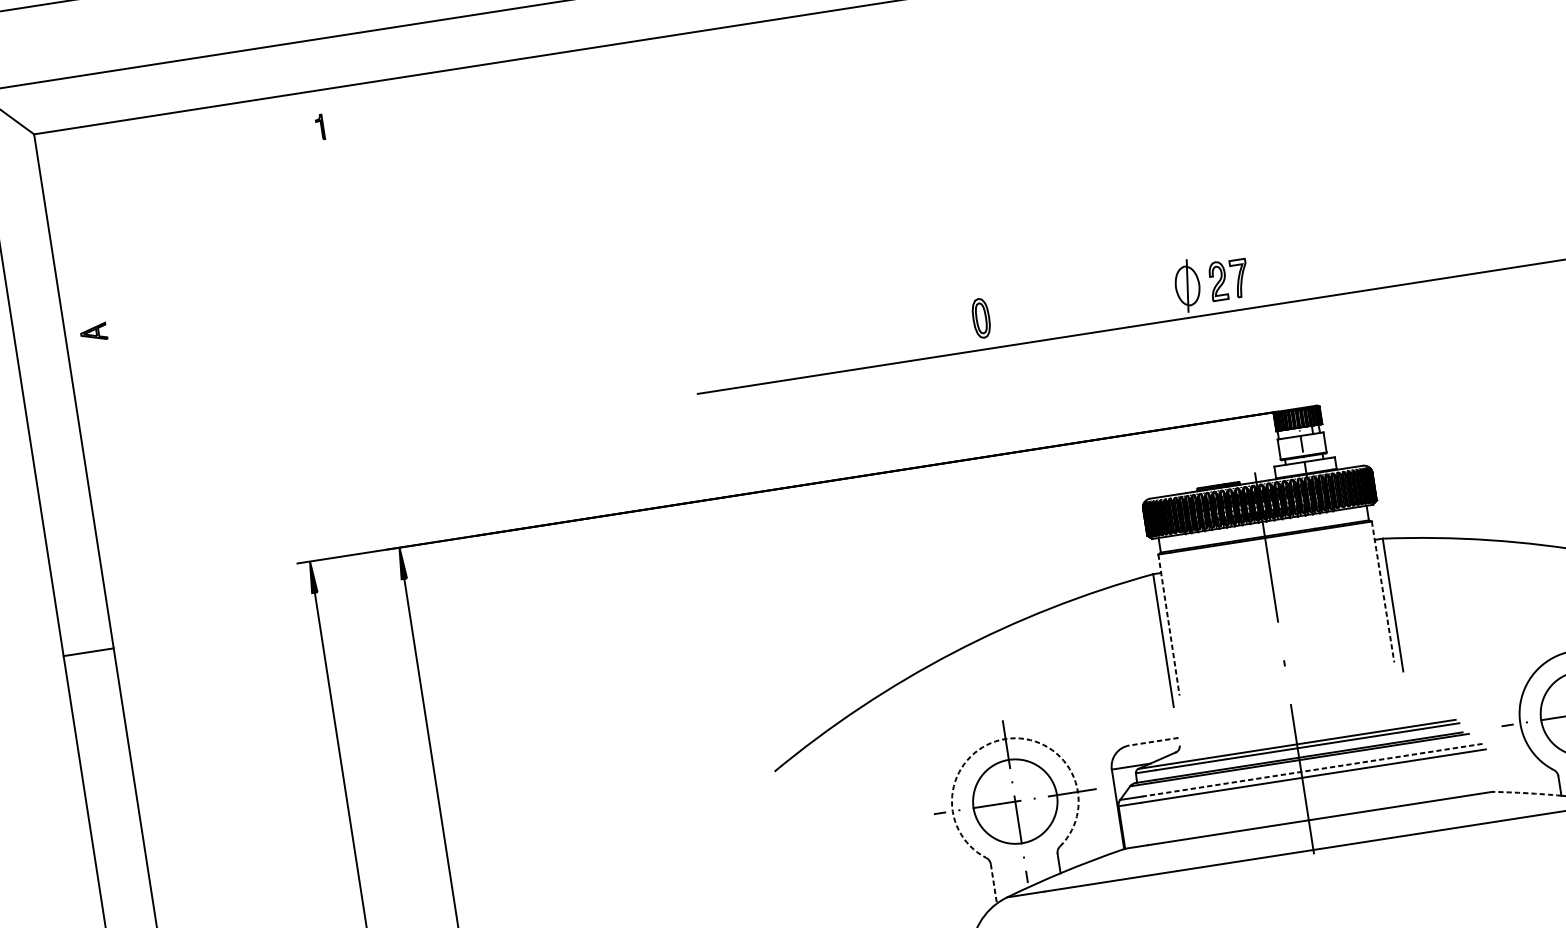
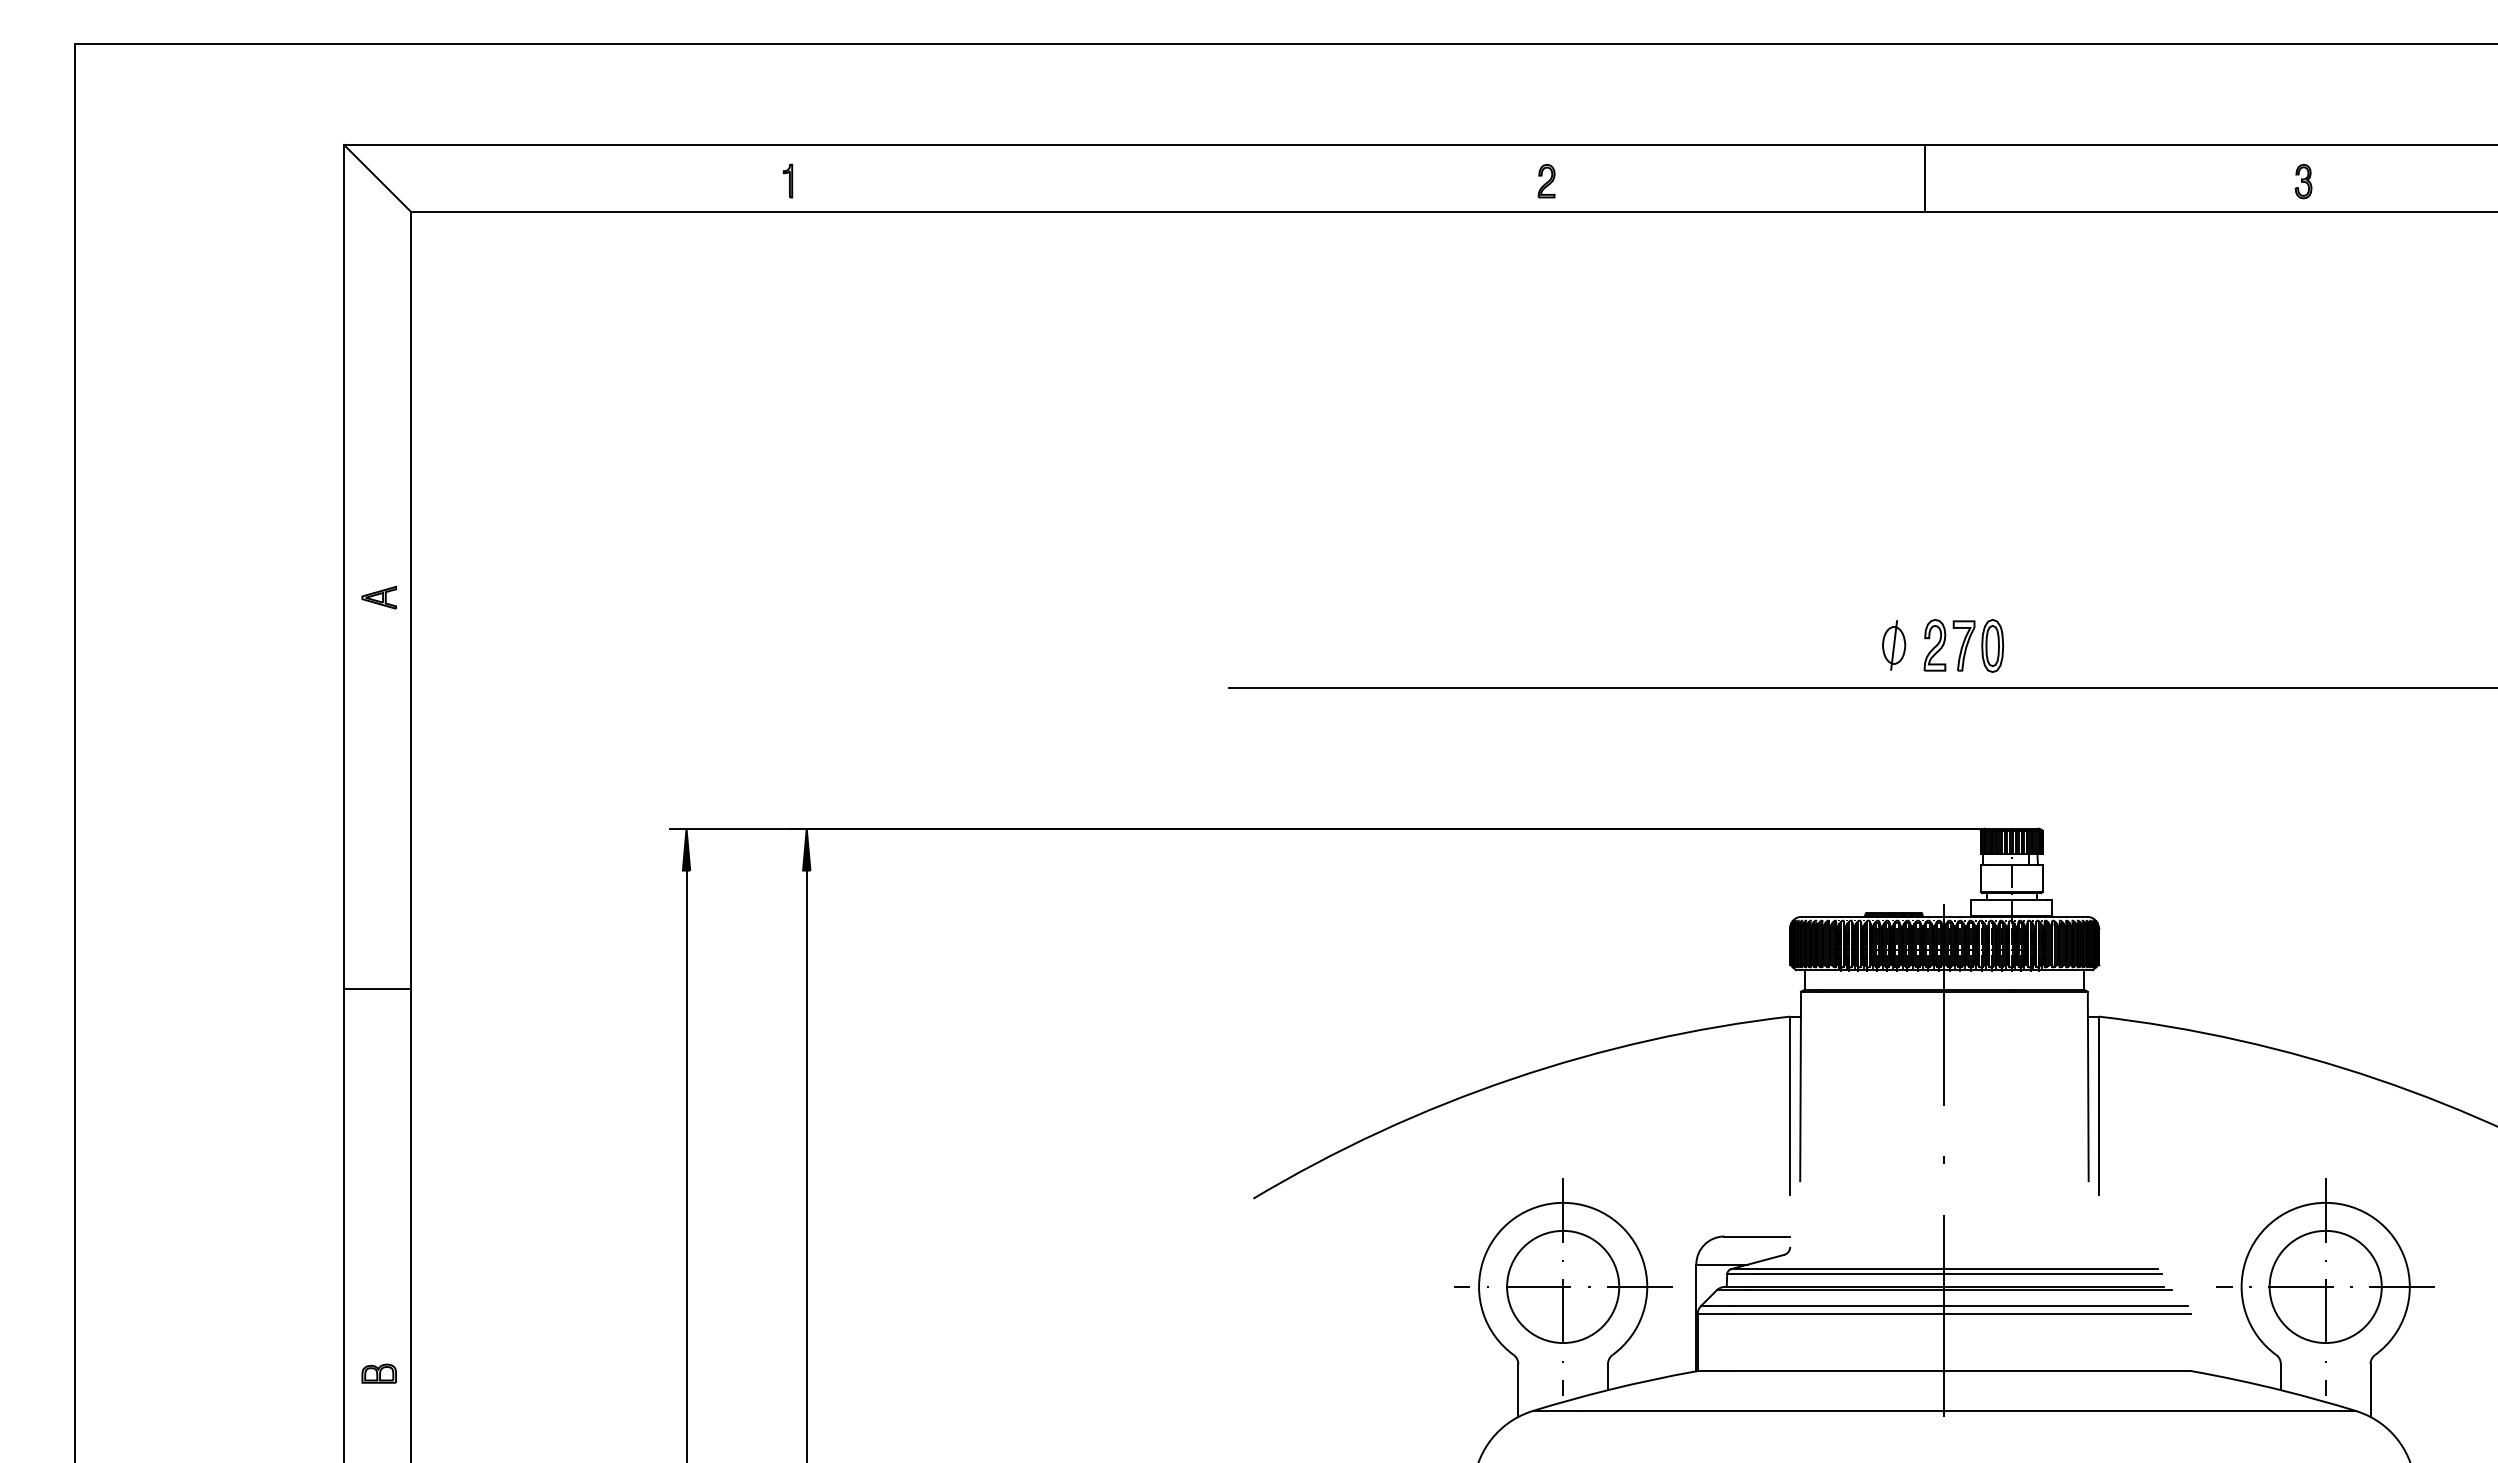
part: (319, 126) -> (787, 180), moved
part: (1188, 285) -> (1894, 645), size x0.71
part: (981, 318) -> (1992, 645), moved
part: (93, 332) -> (378, 597), moved
line: (1383, 591) -> (2088, 1086), dashed -> solid
line: (1168, 625) -> (1800, 1086), dashed -> solid
line: (88, 652) -> (377, 988), moved
arc: (1005, 738) -> (1563, 1202), dashed -> solid
line: (1154, 741) -> (1757, 1236), dashed -> solid
line: (1312, 770) -> (1959, 1306), dashed -> solid
arc: (1527, 792) -> (2236, 1379), dashed -> solid
line: (994, 883) -> (1518, 1390), dashed -> solid

